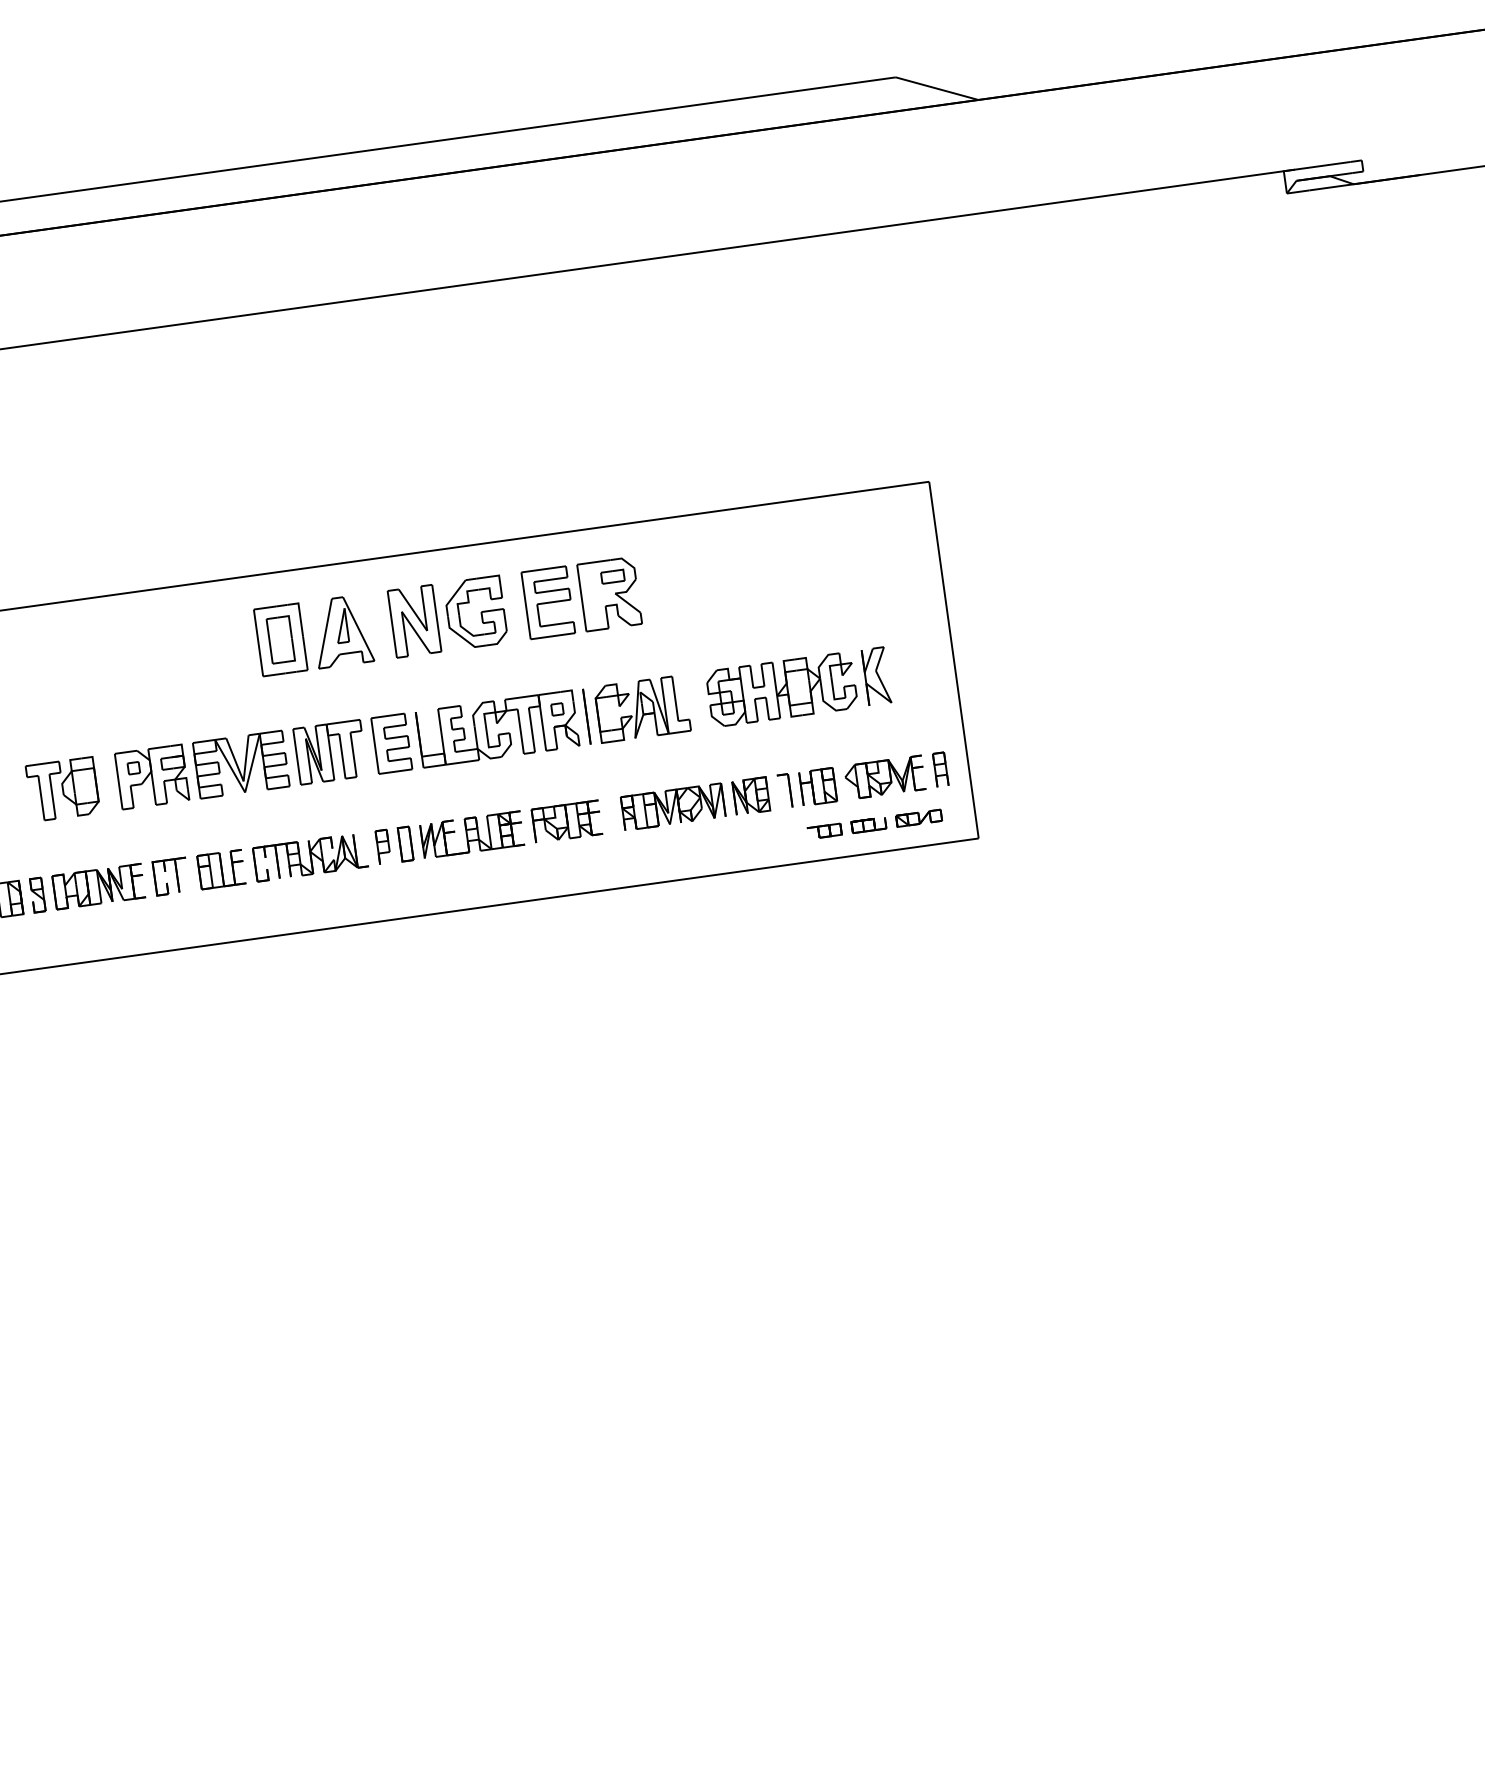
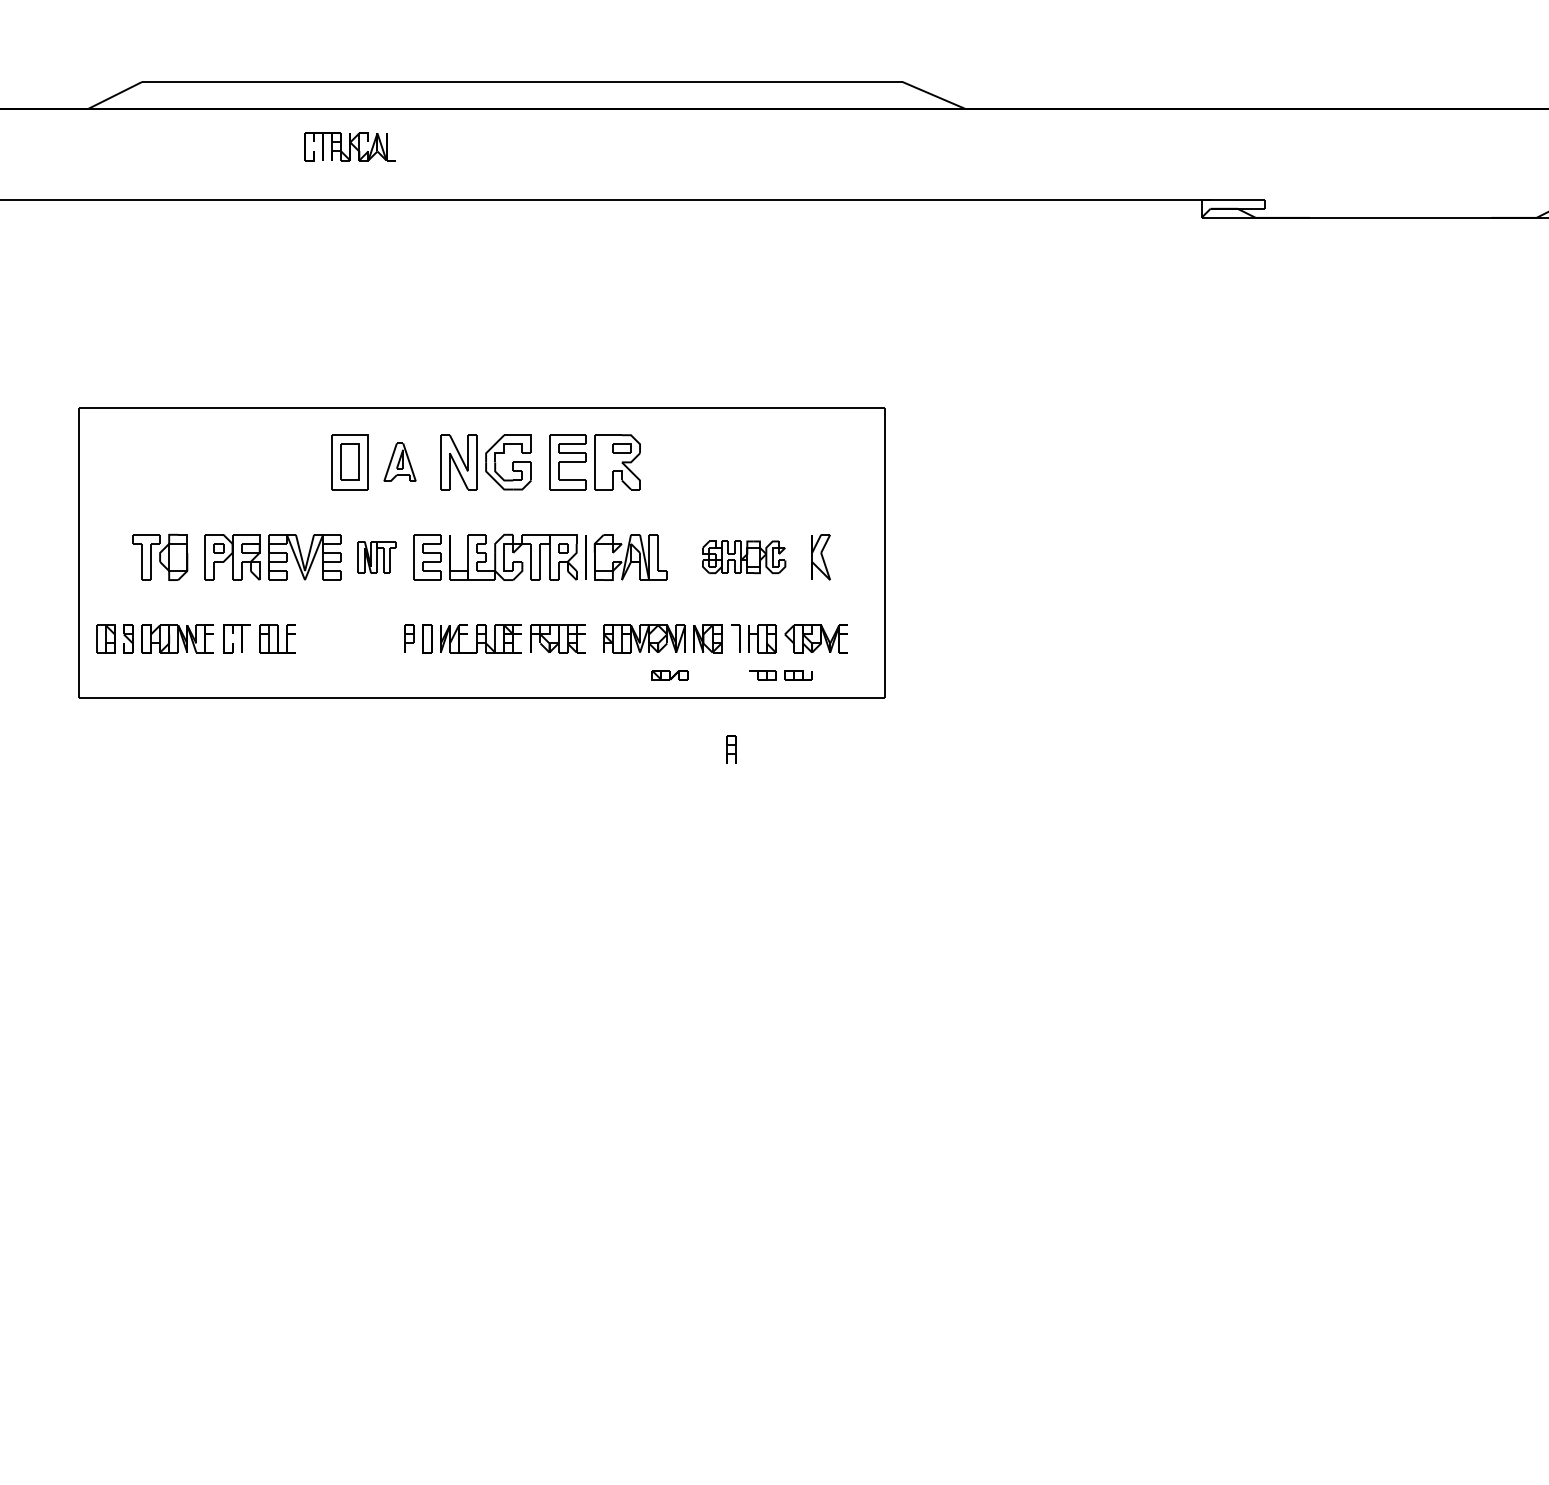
part: (341, 631) -> (399, 462), size x0.7
part: (780, 688) -> (743, 556), size x0.7
part: (330, 752) -> (377, 557), size x0.7
part: (940, 769) -> (731, 749), moved
part: (918, 818) -> (669, 675), moved
part: (309, 856) -> (349, 146), moved

